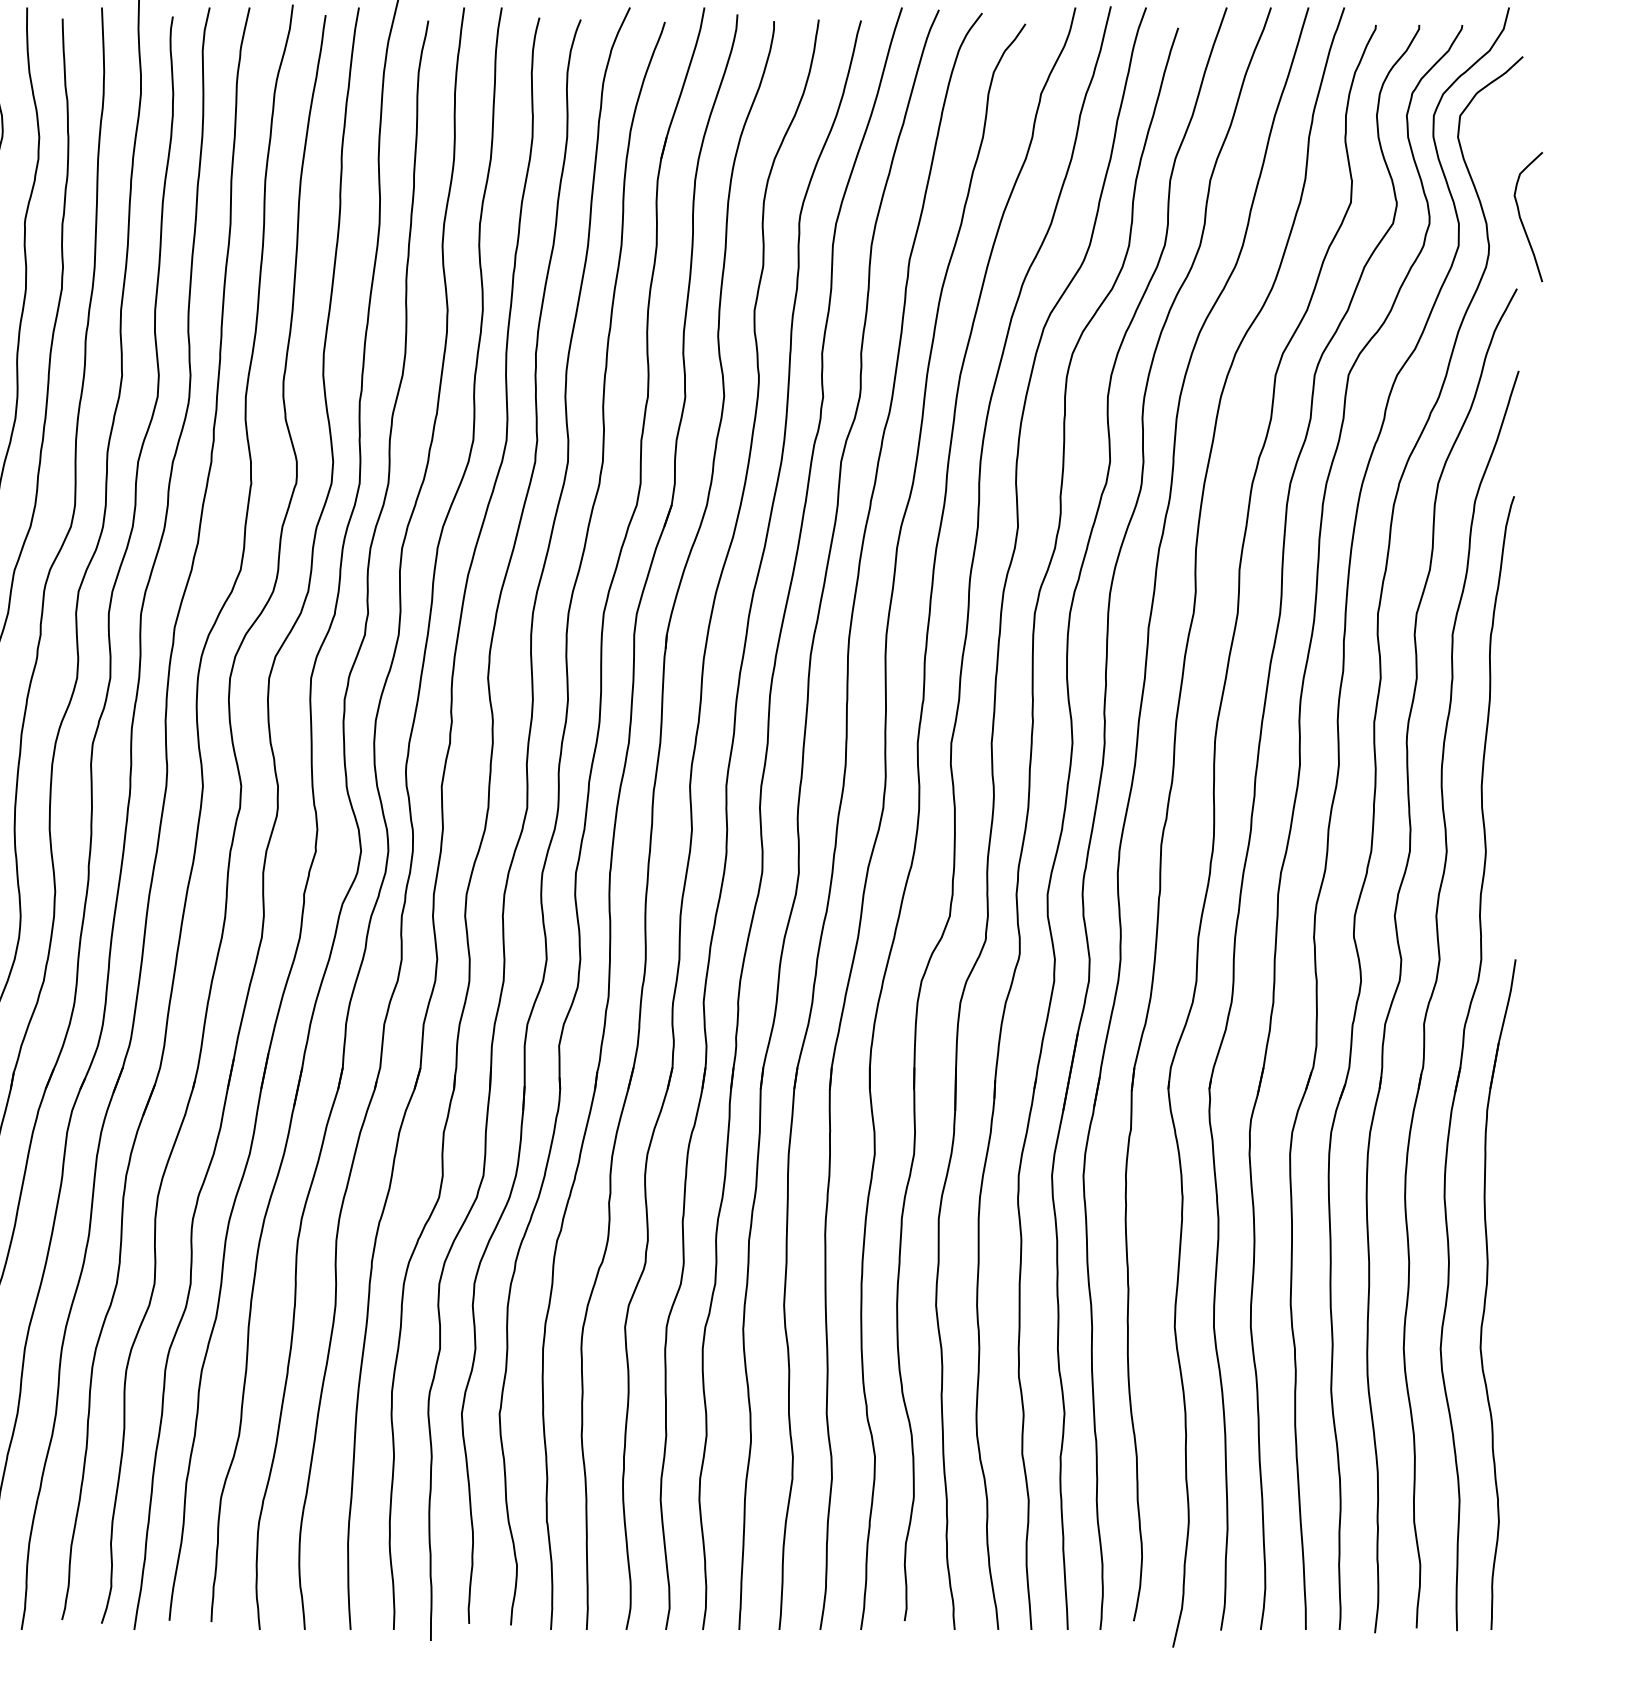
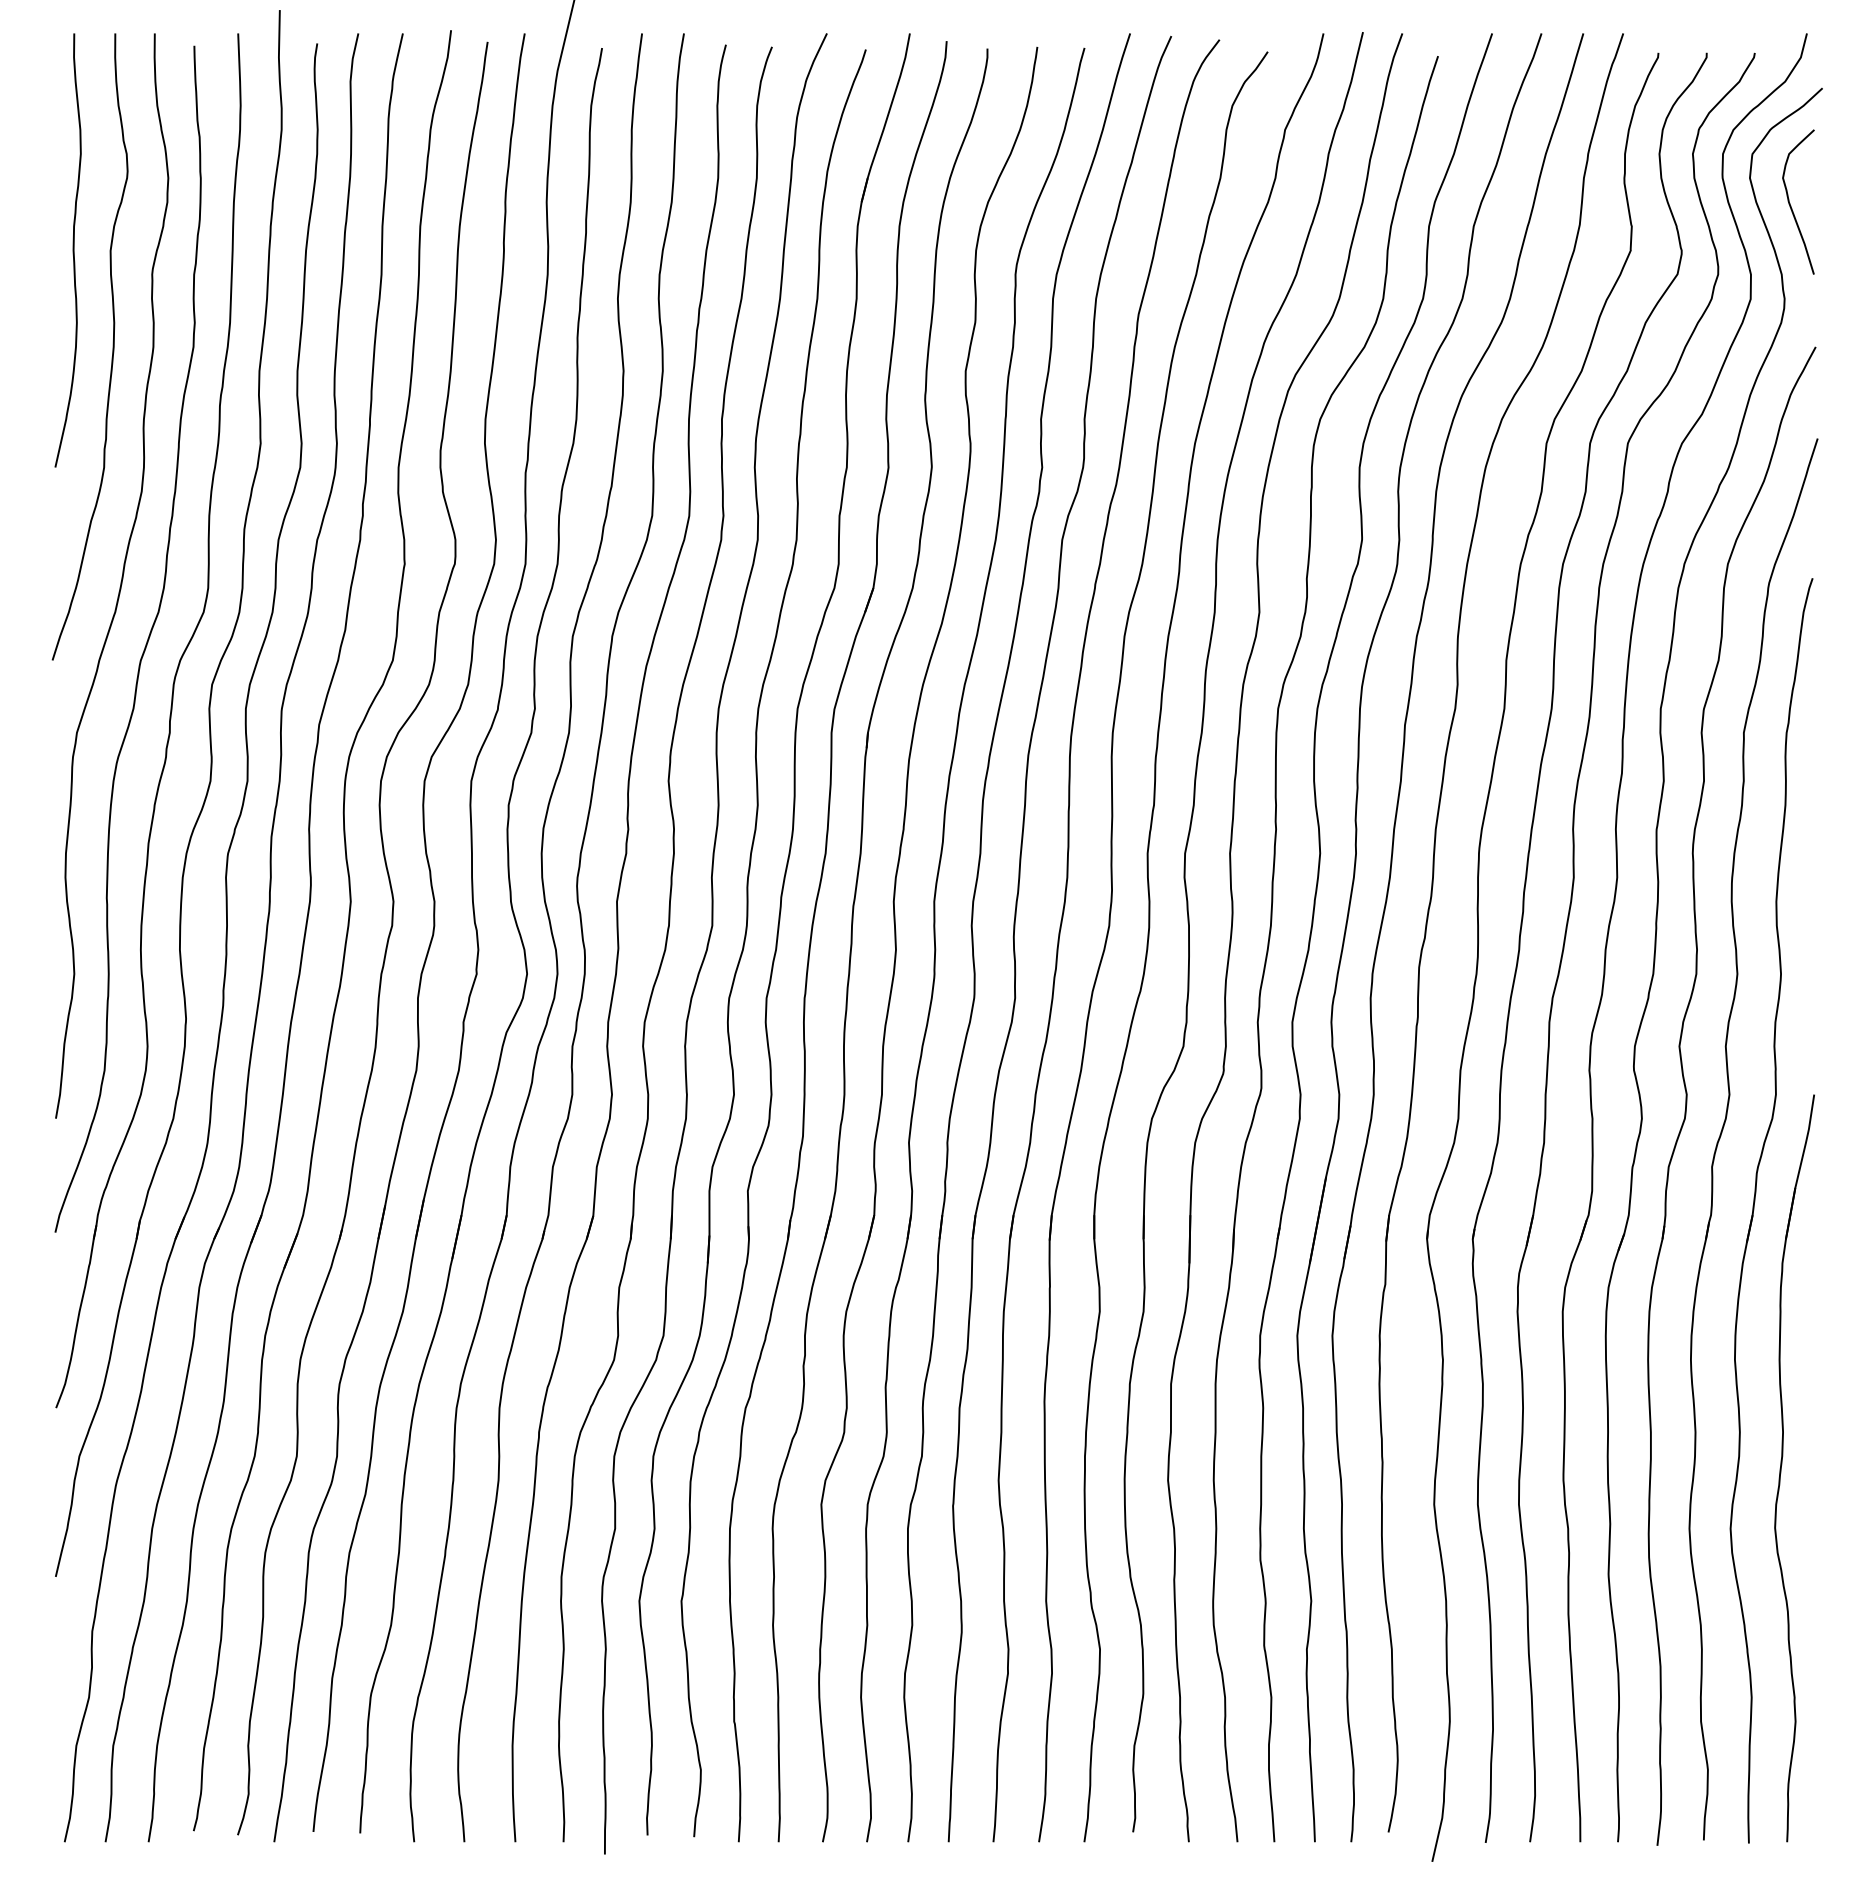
curve: (1522, 220) -> (1791, 205), moved

